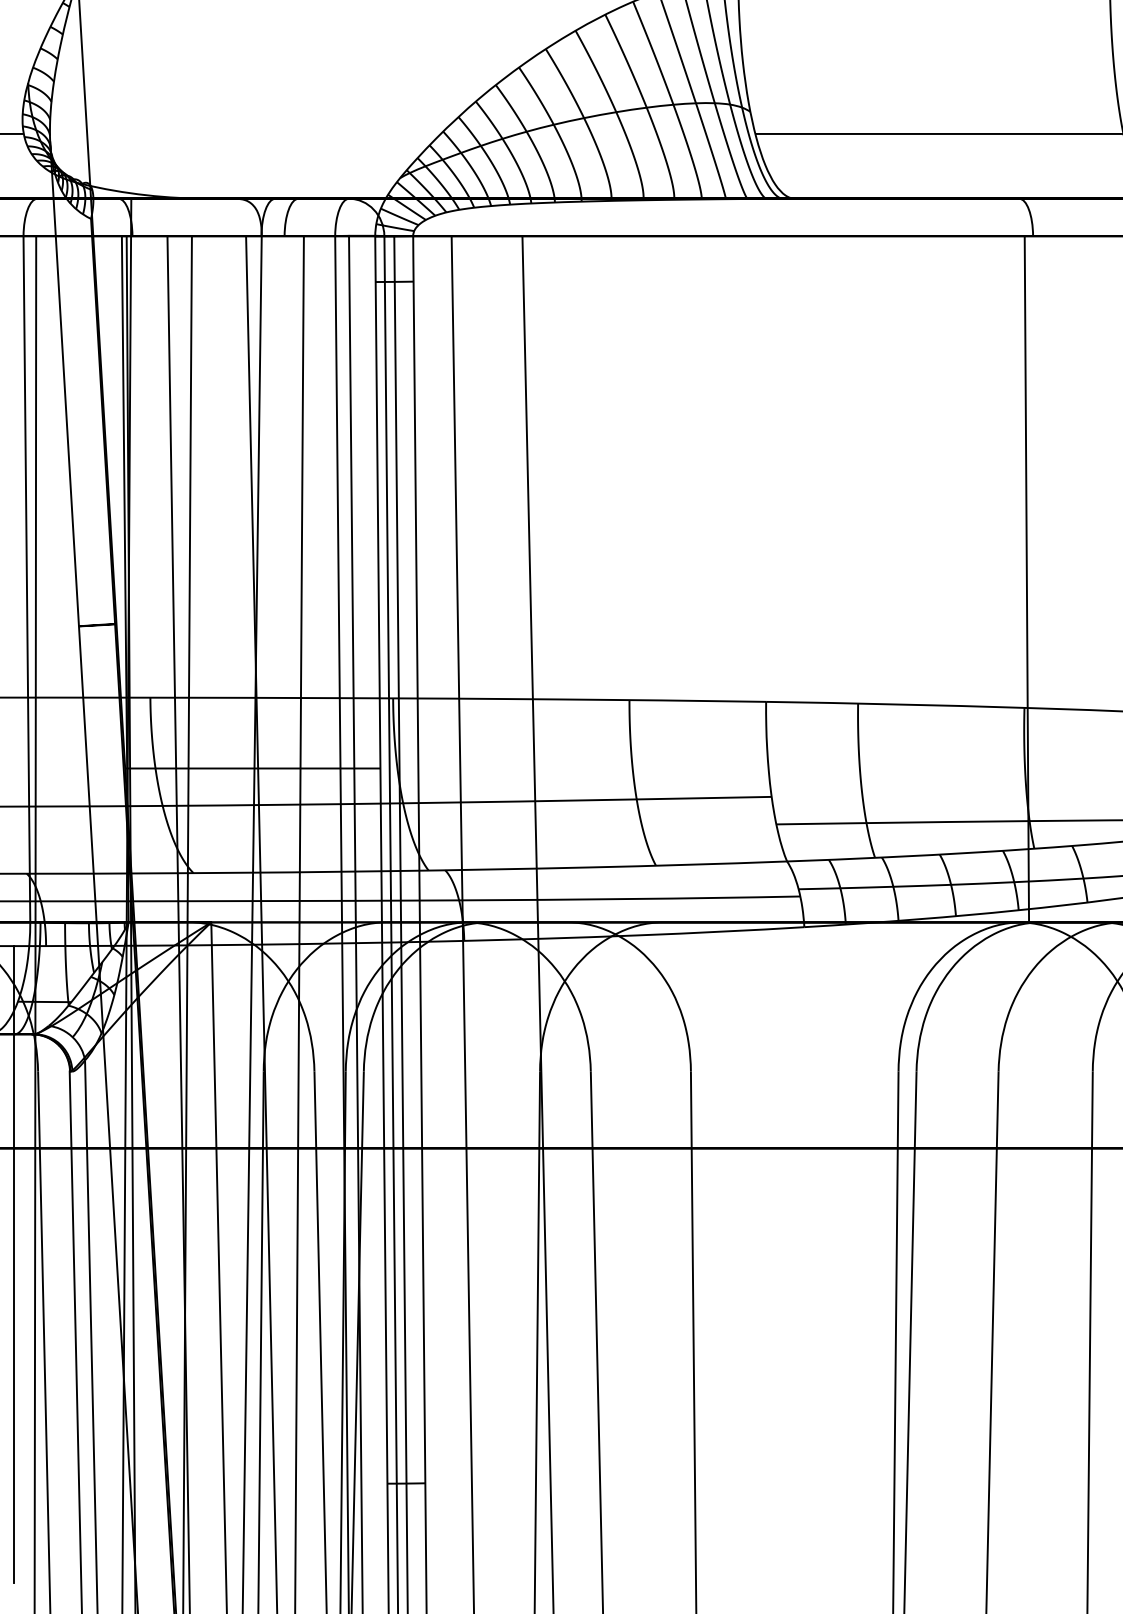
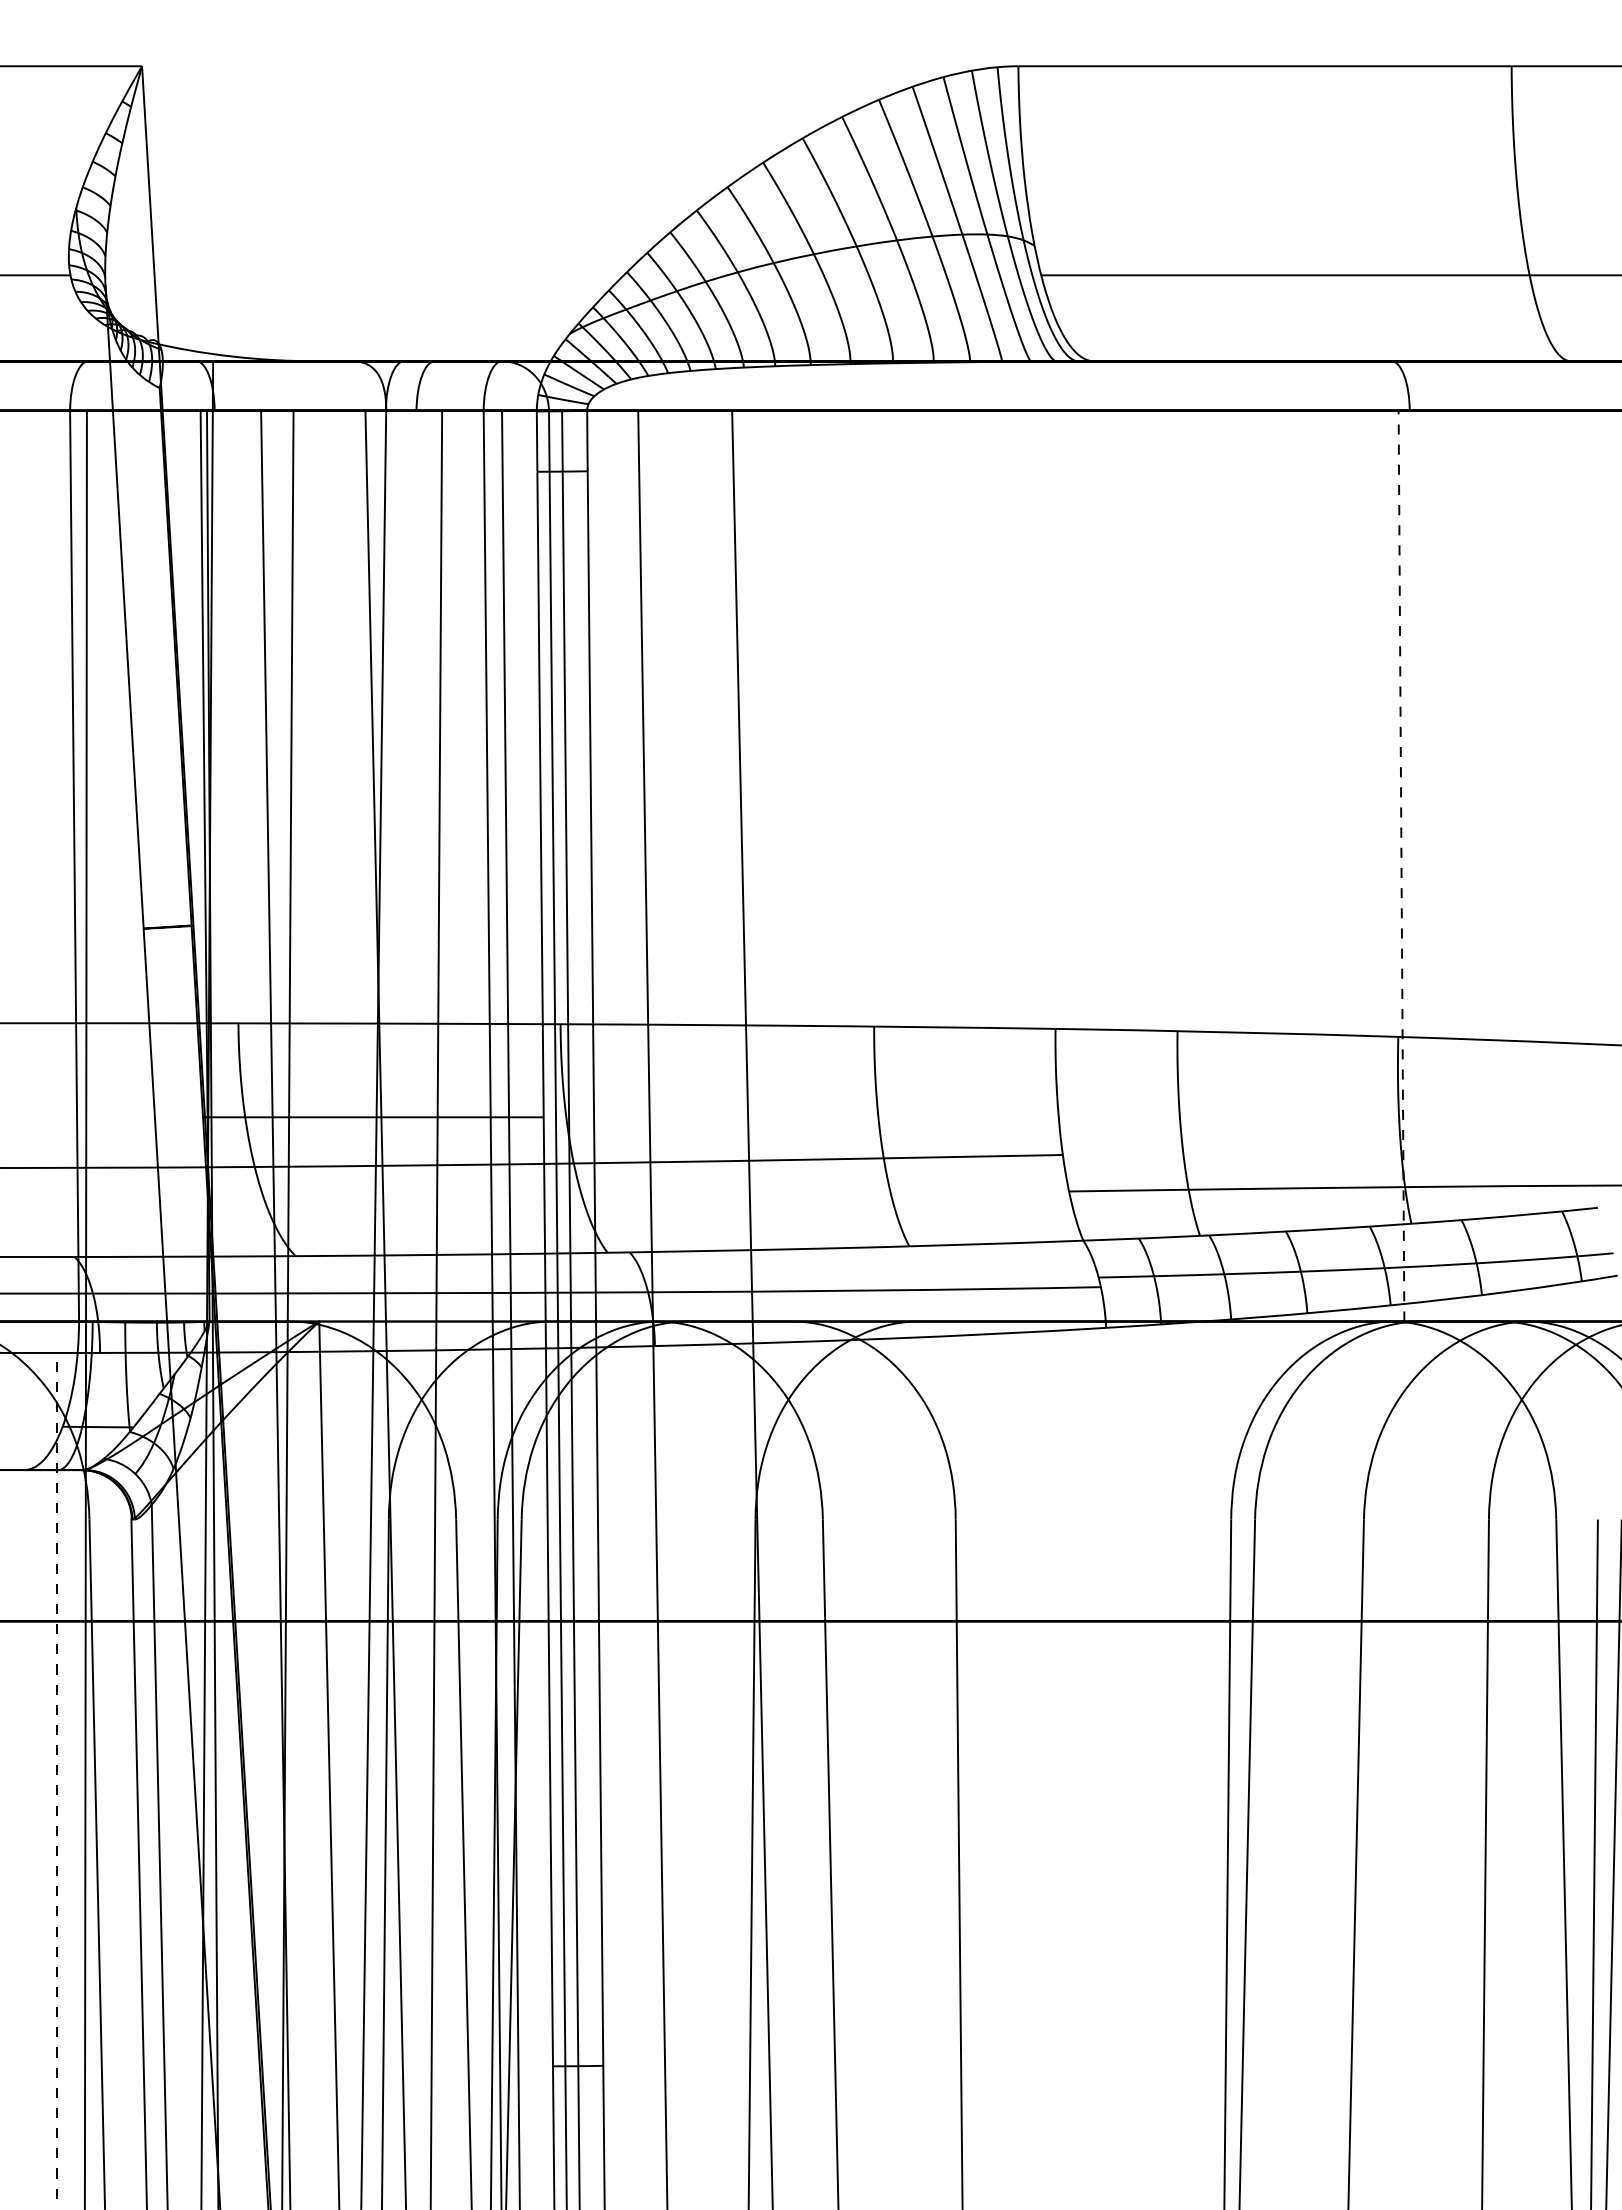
line: (1026, 578) -> (1401, 865), solid -> dashed
line: (13, 1264) -> (56, 1775), solid -> dashed

